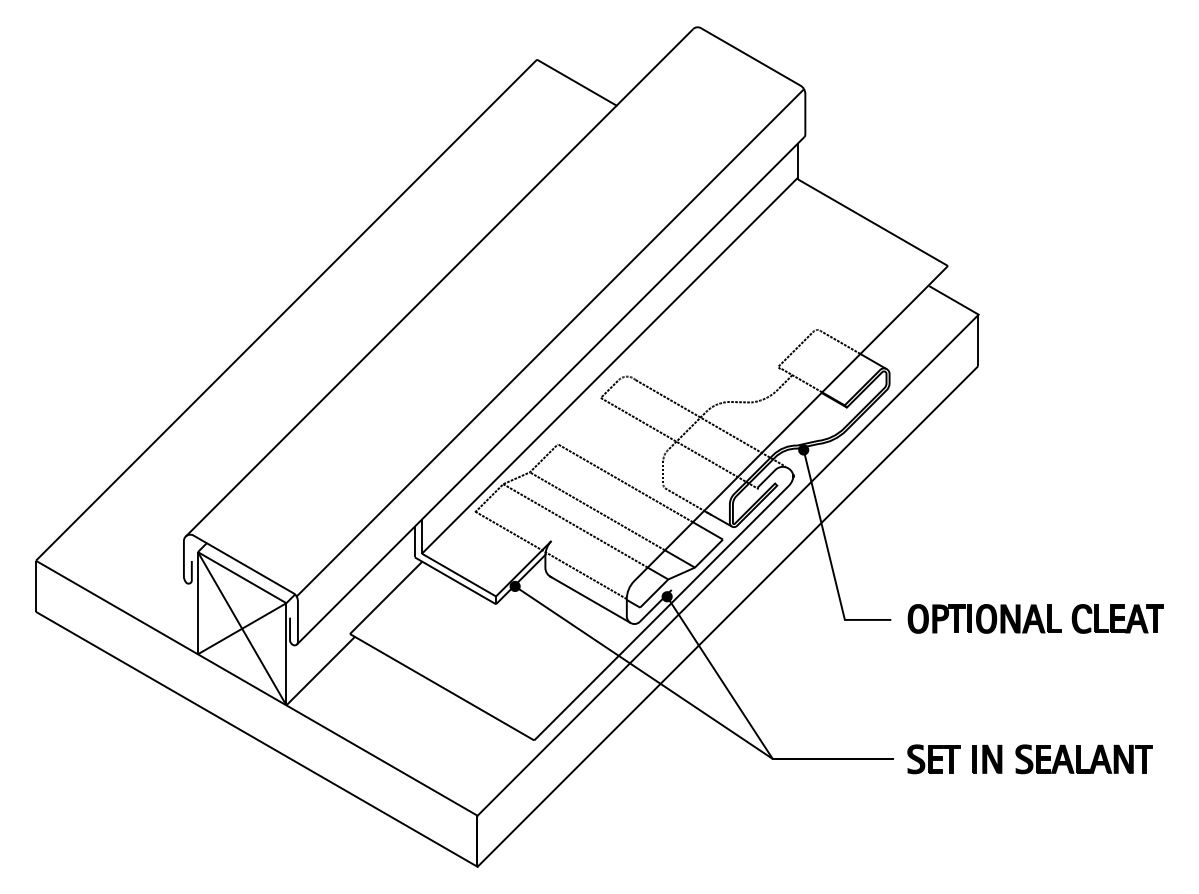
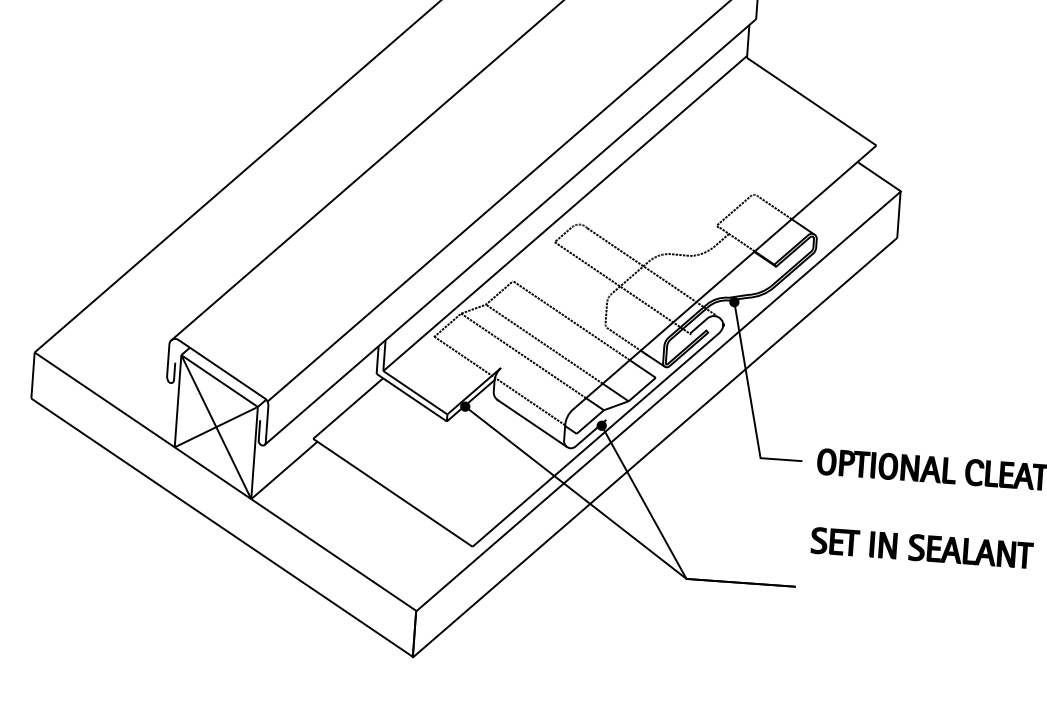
part: (1029, 759) -> (921, 548), moved

